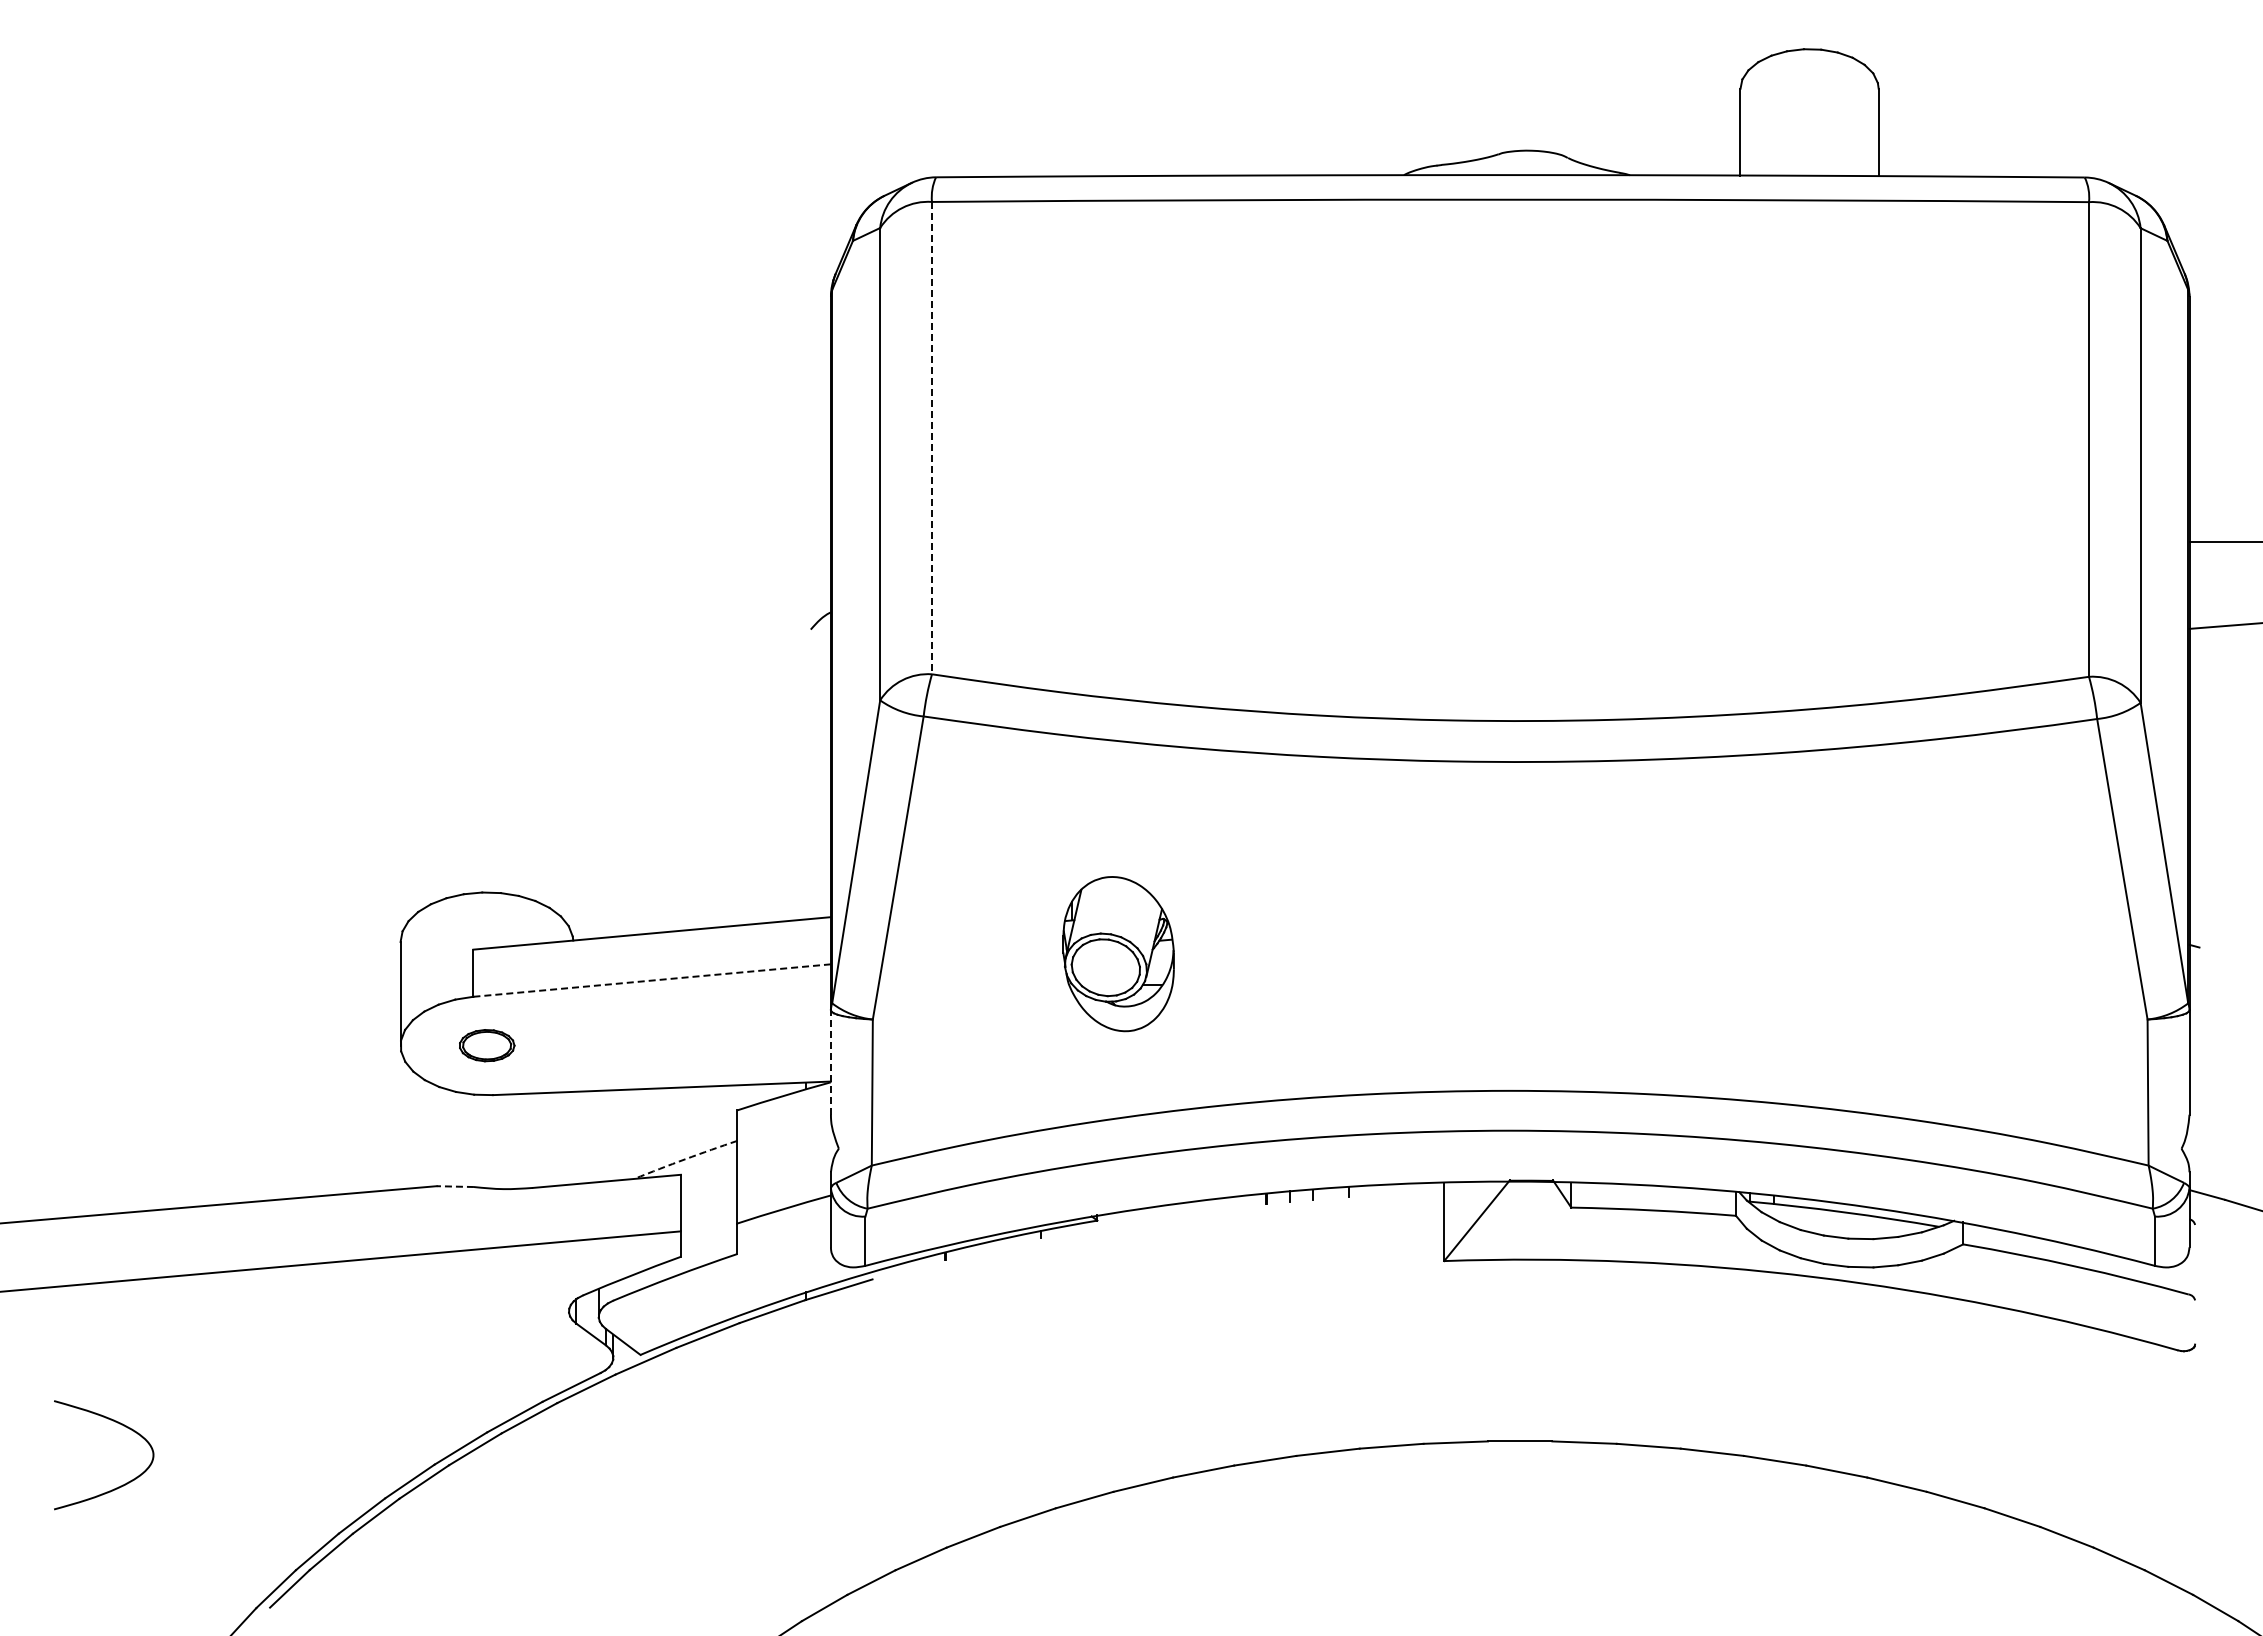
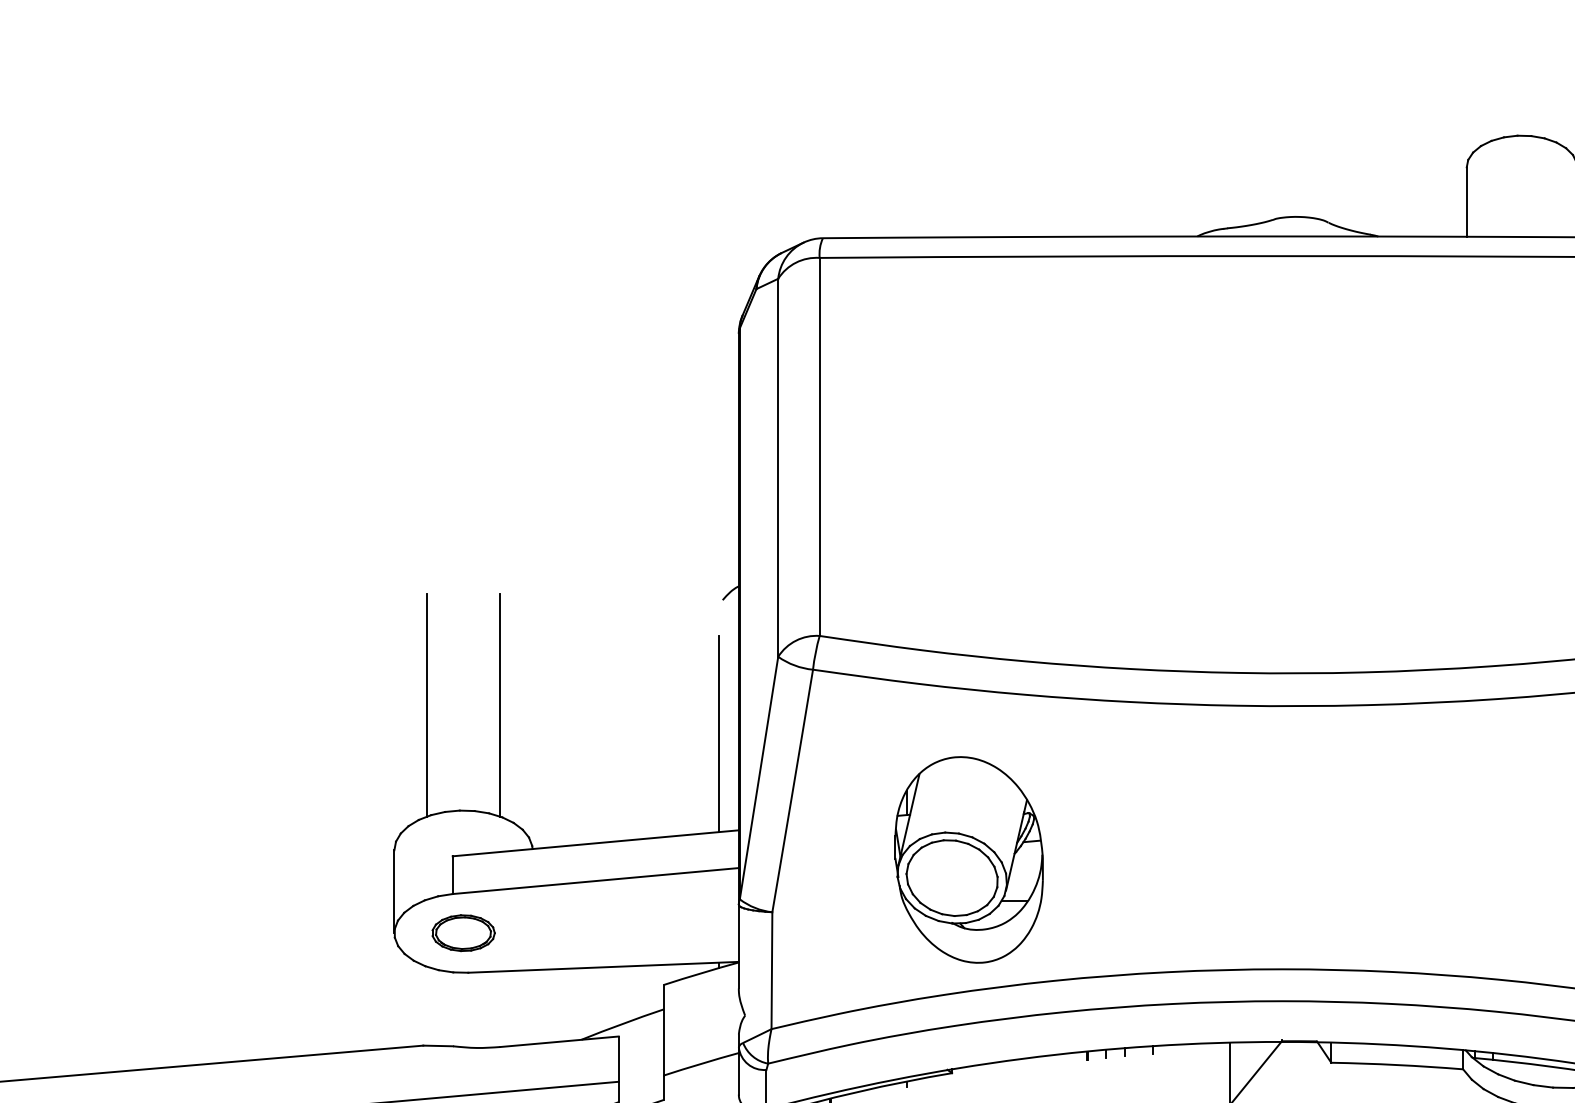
line: (932, 438) -> (820, 447), dashed -> solid
line: (440, 760) -> (426, 704), added
line: (532, 760) -> (499, 704), added
line: (806, 796) -> (719, 733), added
part: (1118, 953) -> (968, 859), size x1.67
line: (651, 980) -> (595, 881), dashed -> solid
part: (487, 1045) -> (463, 933), size x1.43
line: (830, 1061) -> (738, 945), dashed -> solid
arc: (685, 1159) -> (622, 1024), dashed -> solid
line: (455, 1186) -> (438, 1045), dashed -> solid

